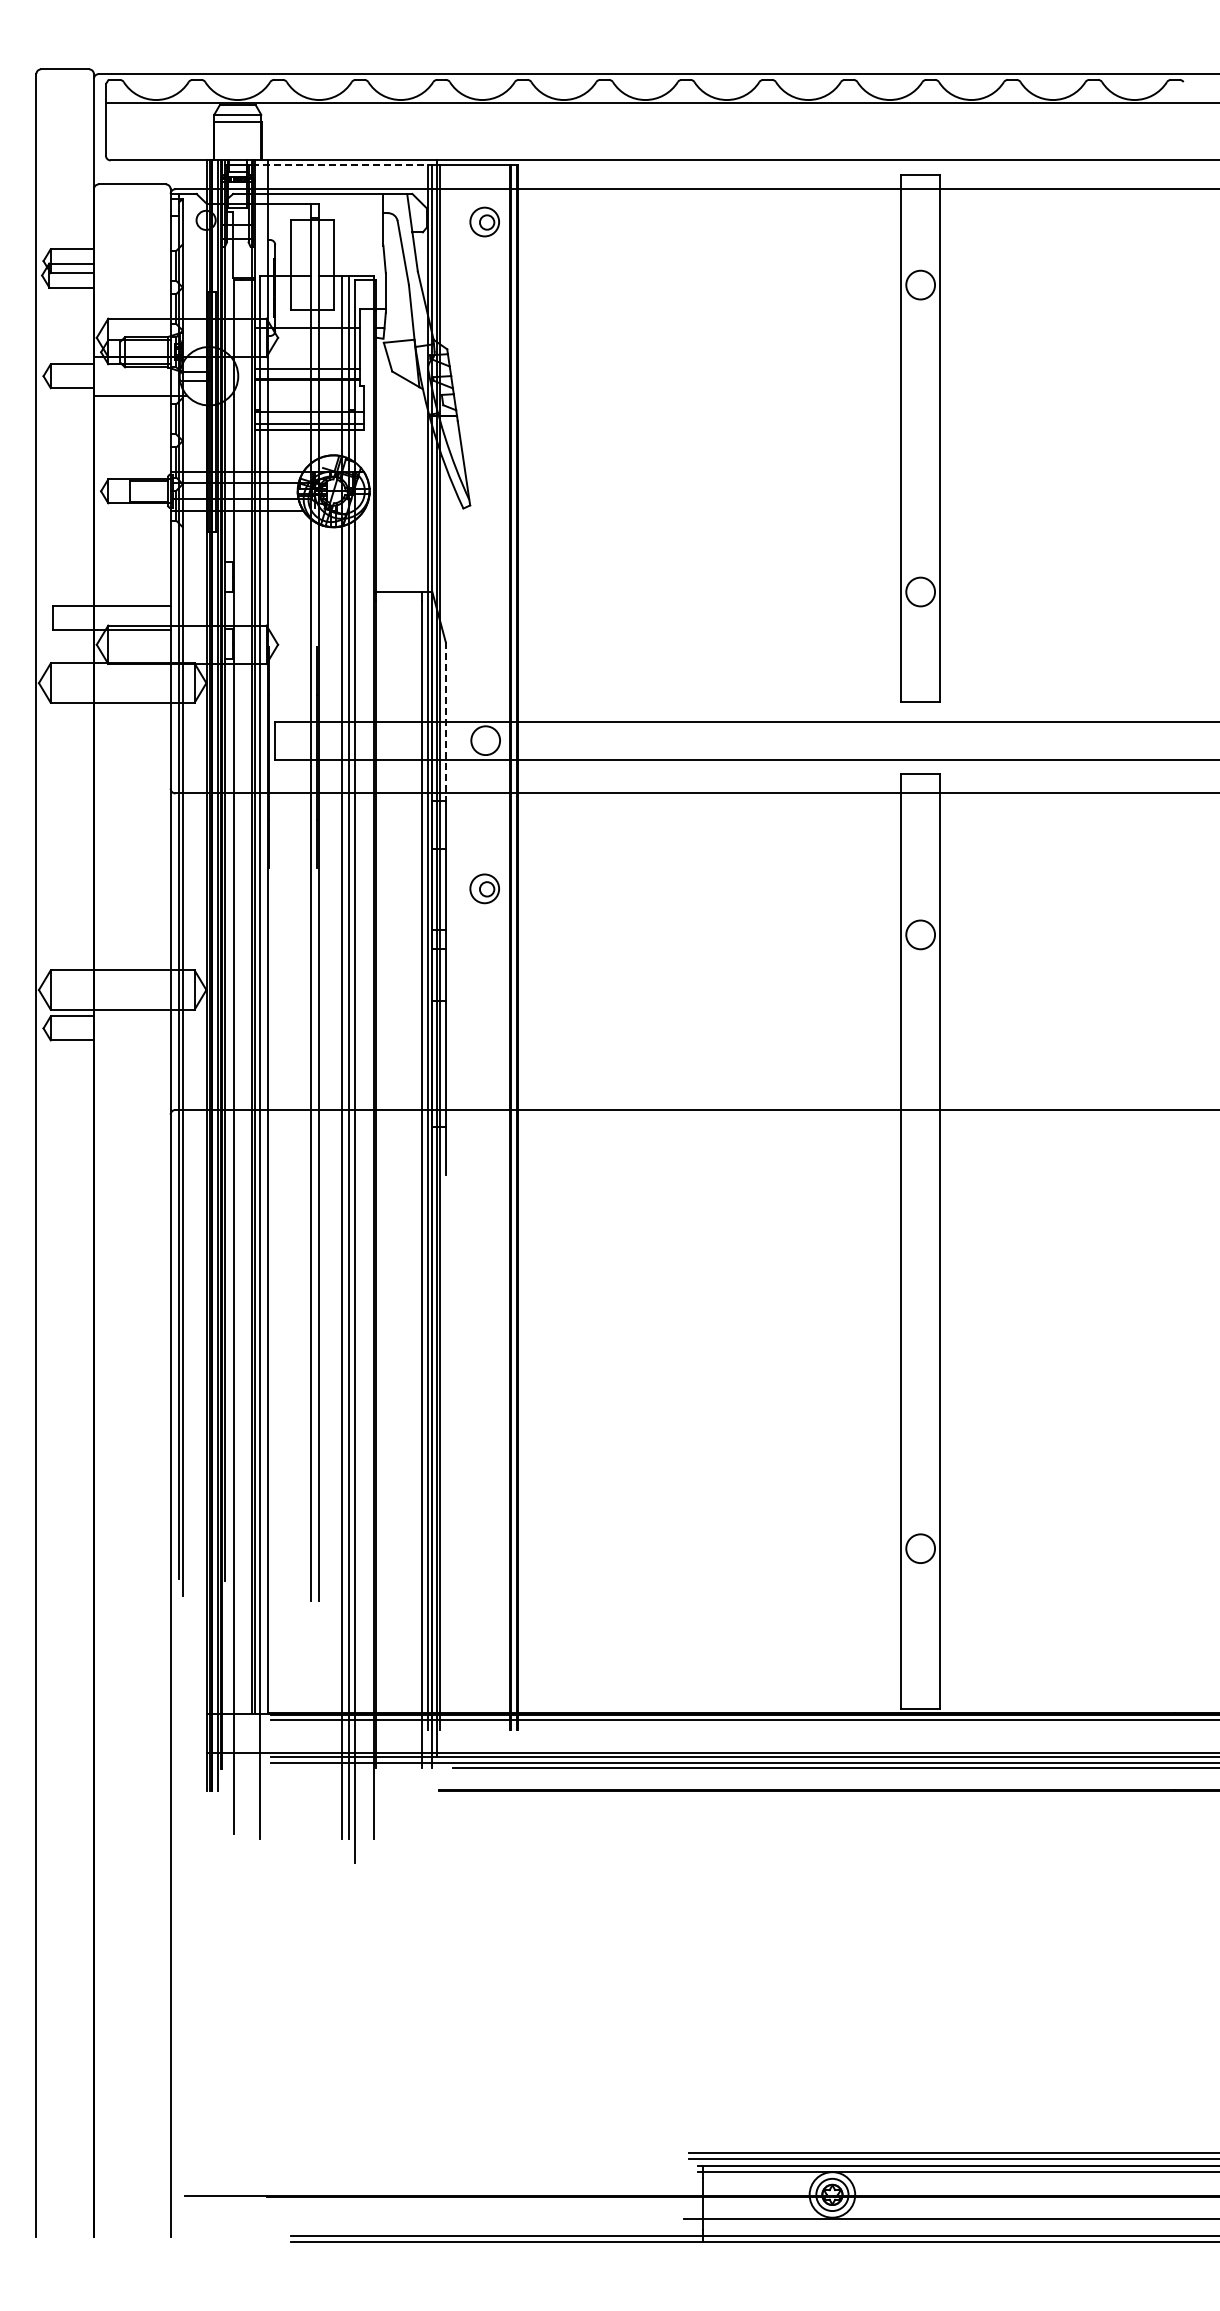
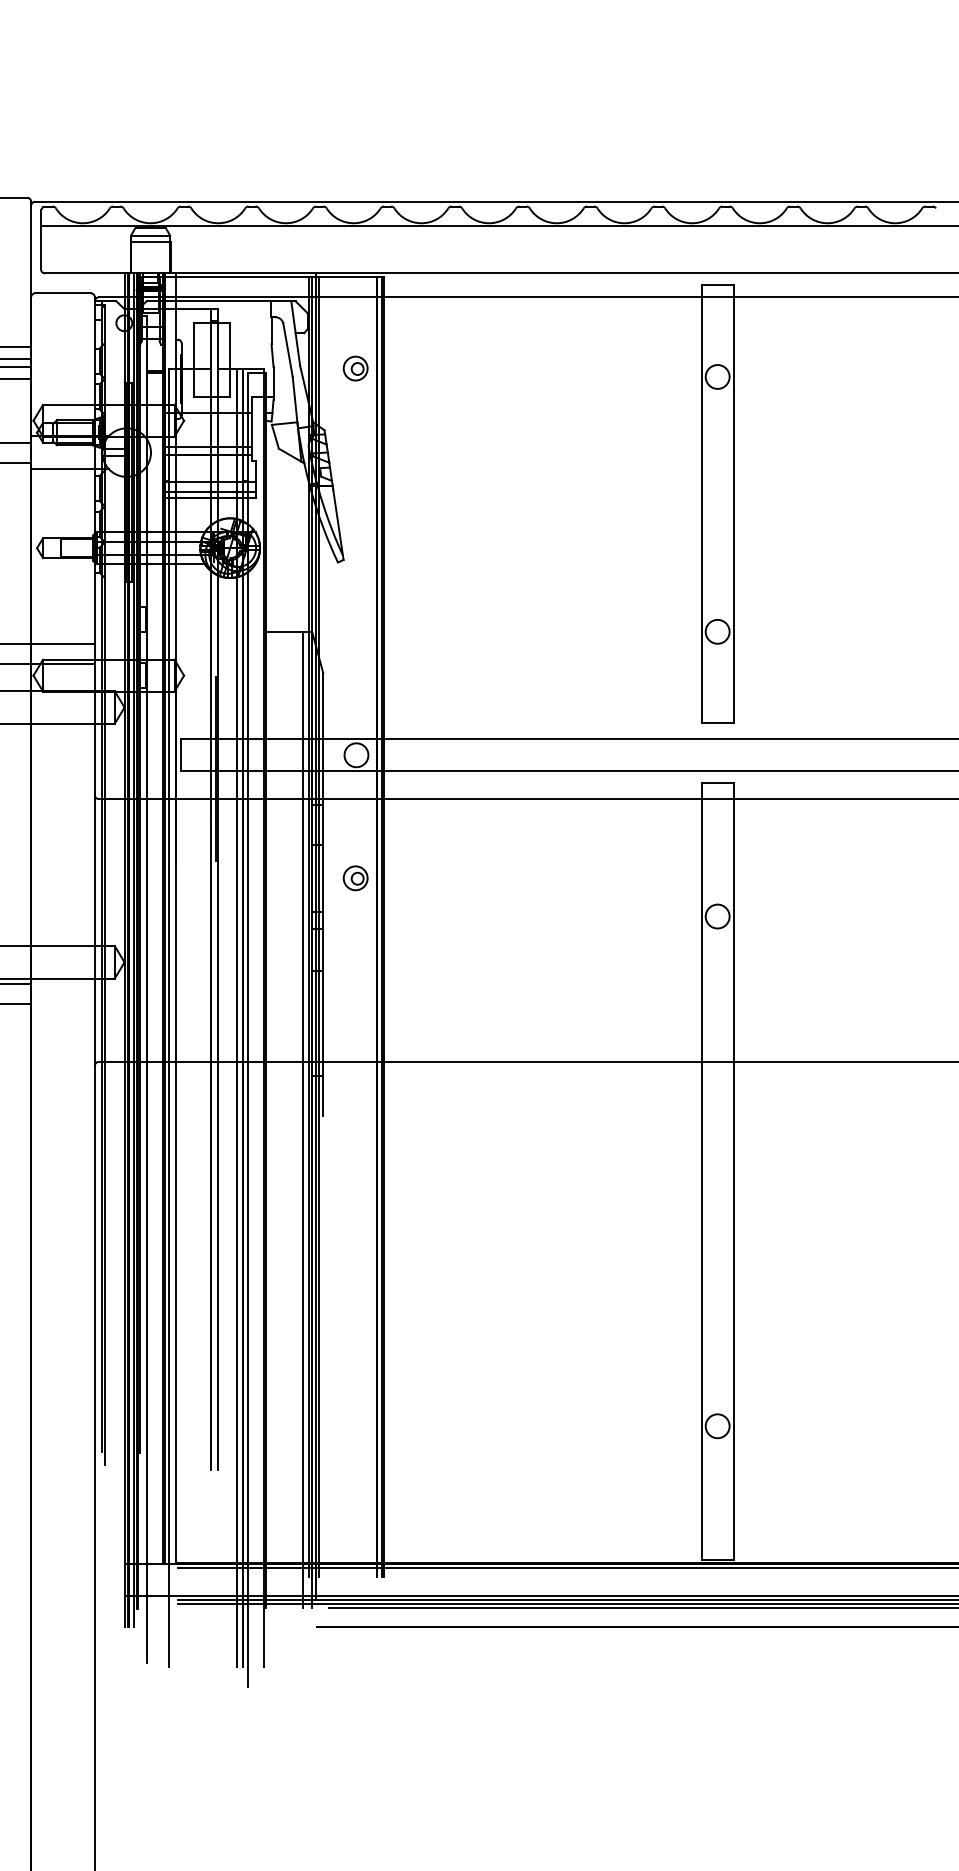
line: (342, 164) -> (237, 276), dashed -> solid
part: (484, 221) -> (355, 368), moved
line: (445, 722) -> (323, 740), dashed -> solid

